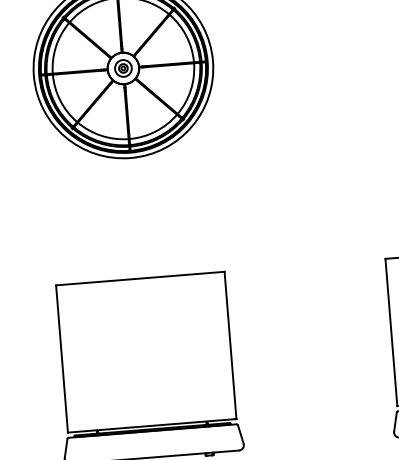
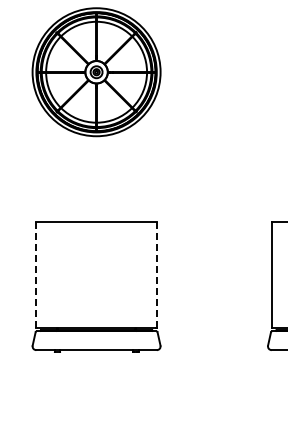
line: (230, 346) -> (156, 275), solid -> dashed
line: (62, 359) -> (36, 275), solid -> dashed

